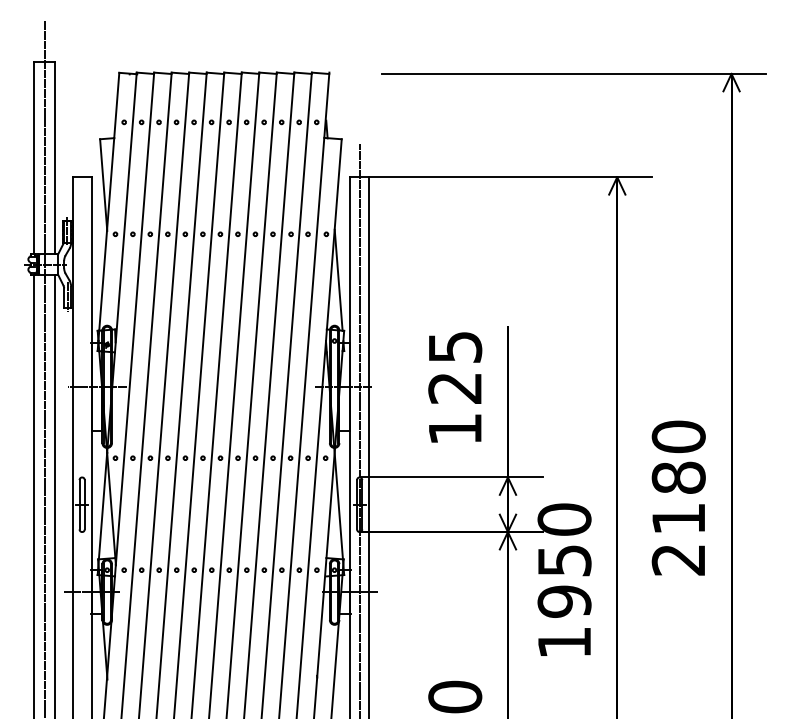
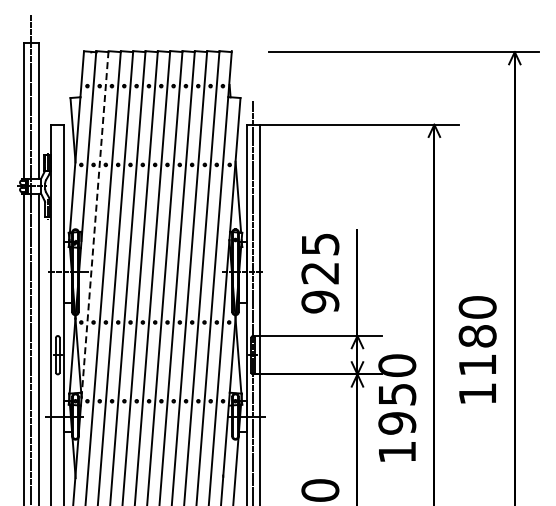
line: (135, 318) -> (95, 224), solid -> dashed
text: (455, 428) -> (320, 301), 125 -> 925
text: (677, 560) -> (476, 394), 2180 -> 1180

